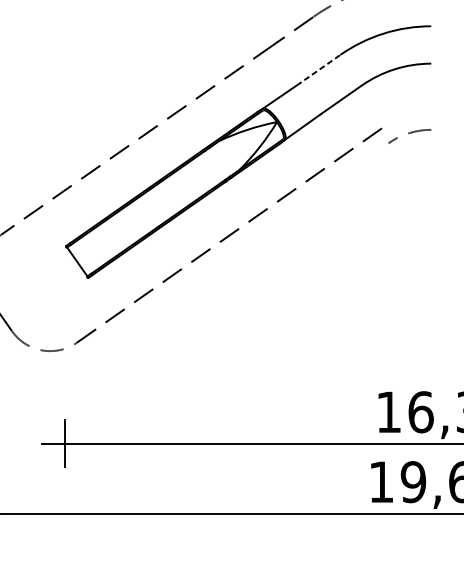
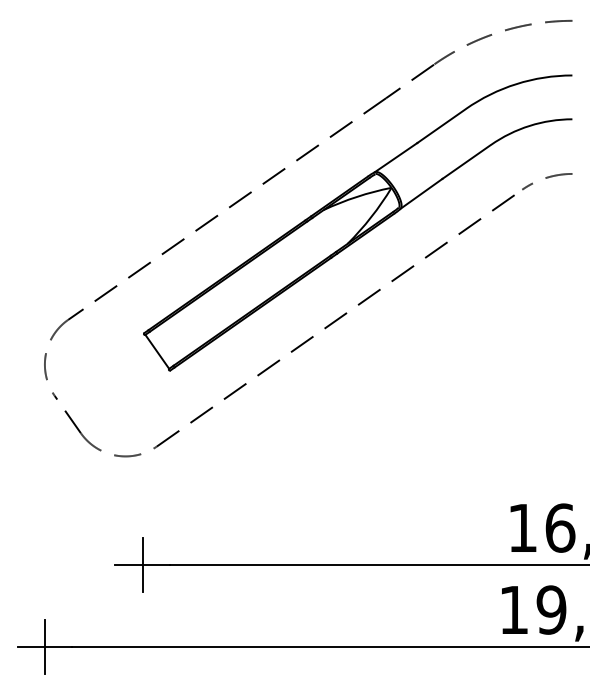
line: (318, 69) -> (440, 126), dashed -> solid
arc: (410, 133) -> (547, 178), moved

